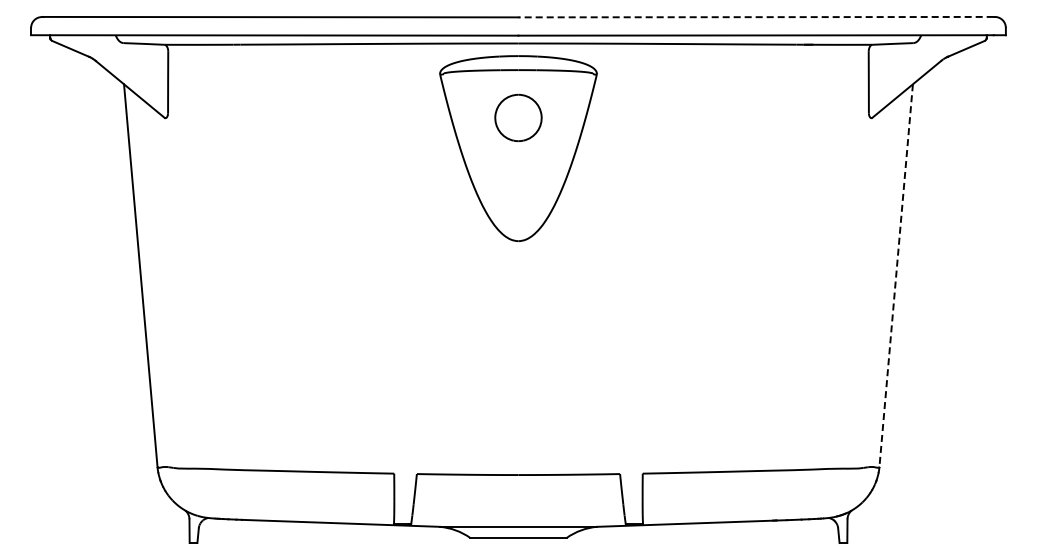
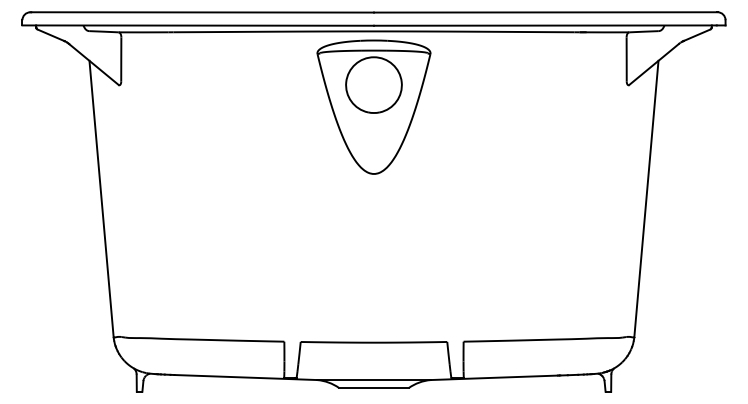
line: (756, 17) -> (545, 12), dashed -> solid
part: (518, 117) -> (374, 84), size x1.67
line: (896, 276) -> (646, 199), dashed -> solid

